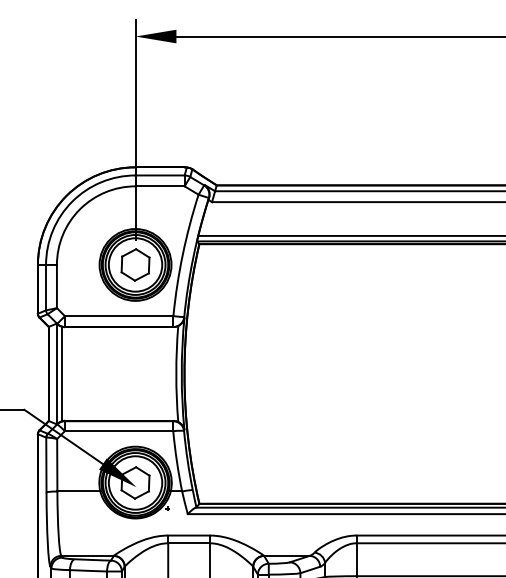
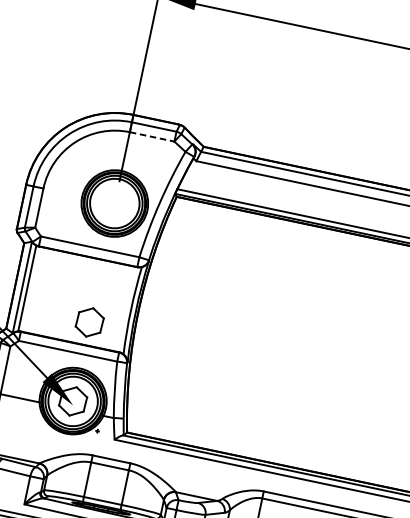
line: (160, 186) -> (152, 137), solid -> dashed
part: (135, 264) -> (89, 322), moved

